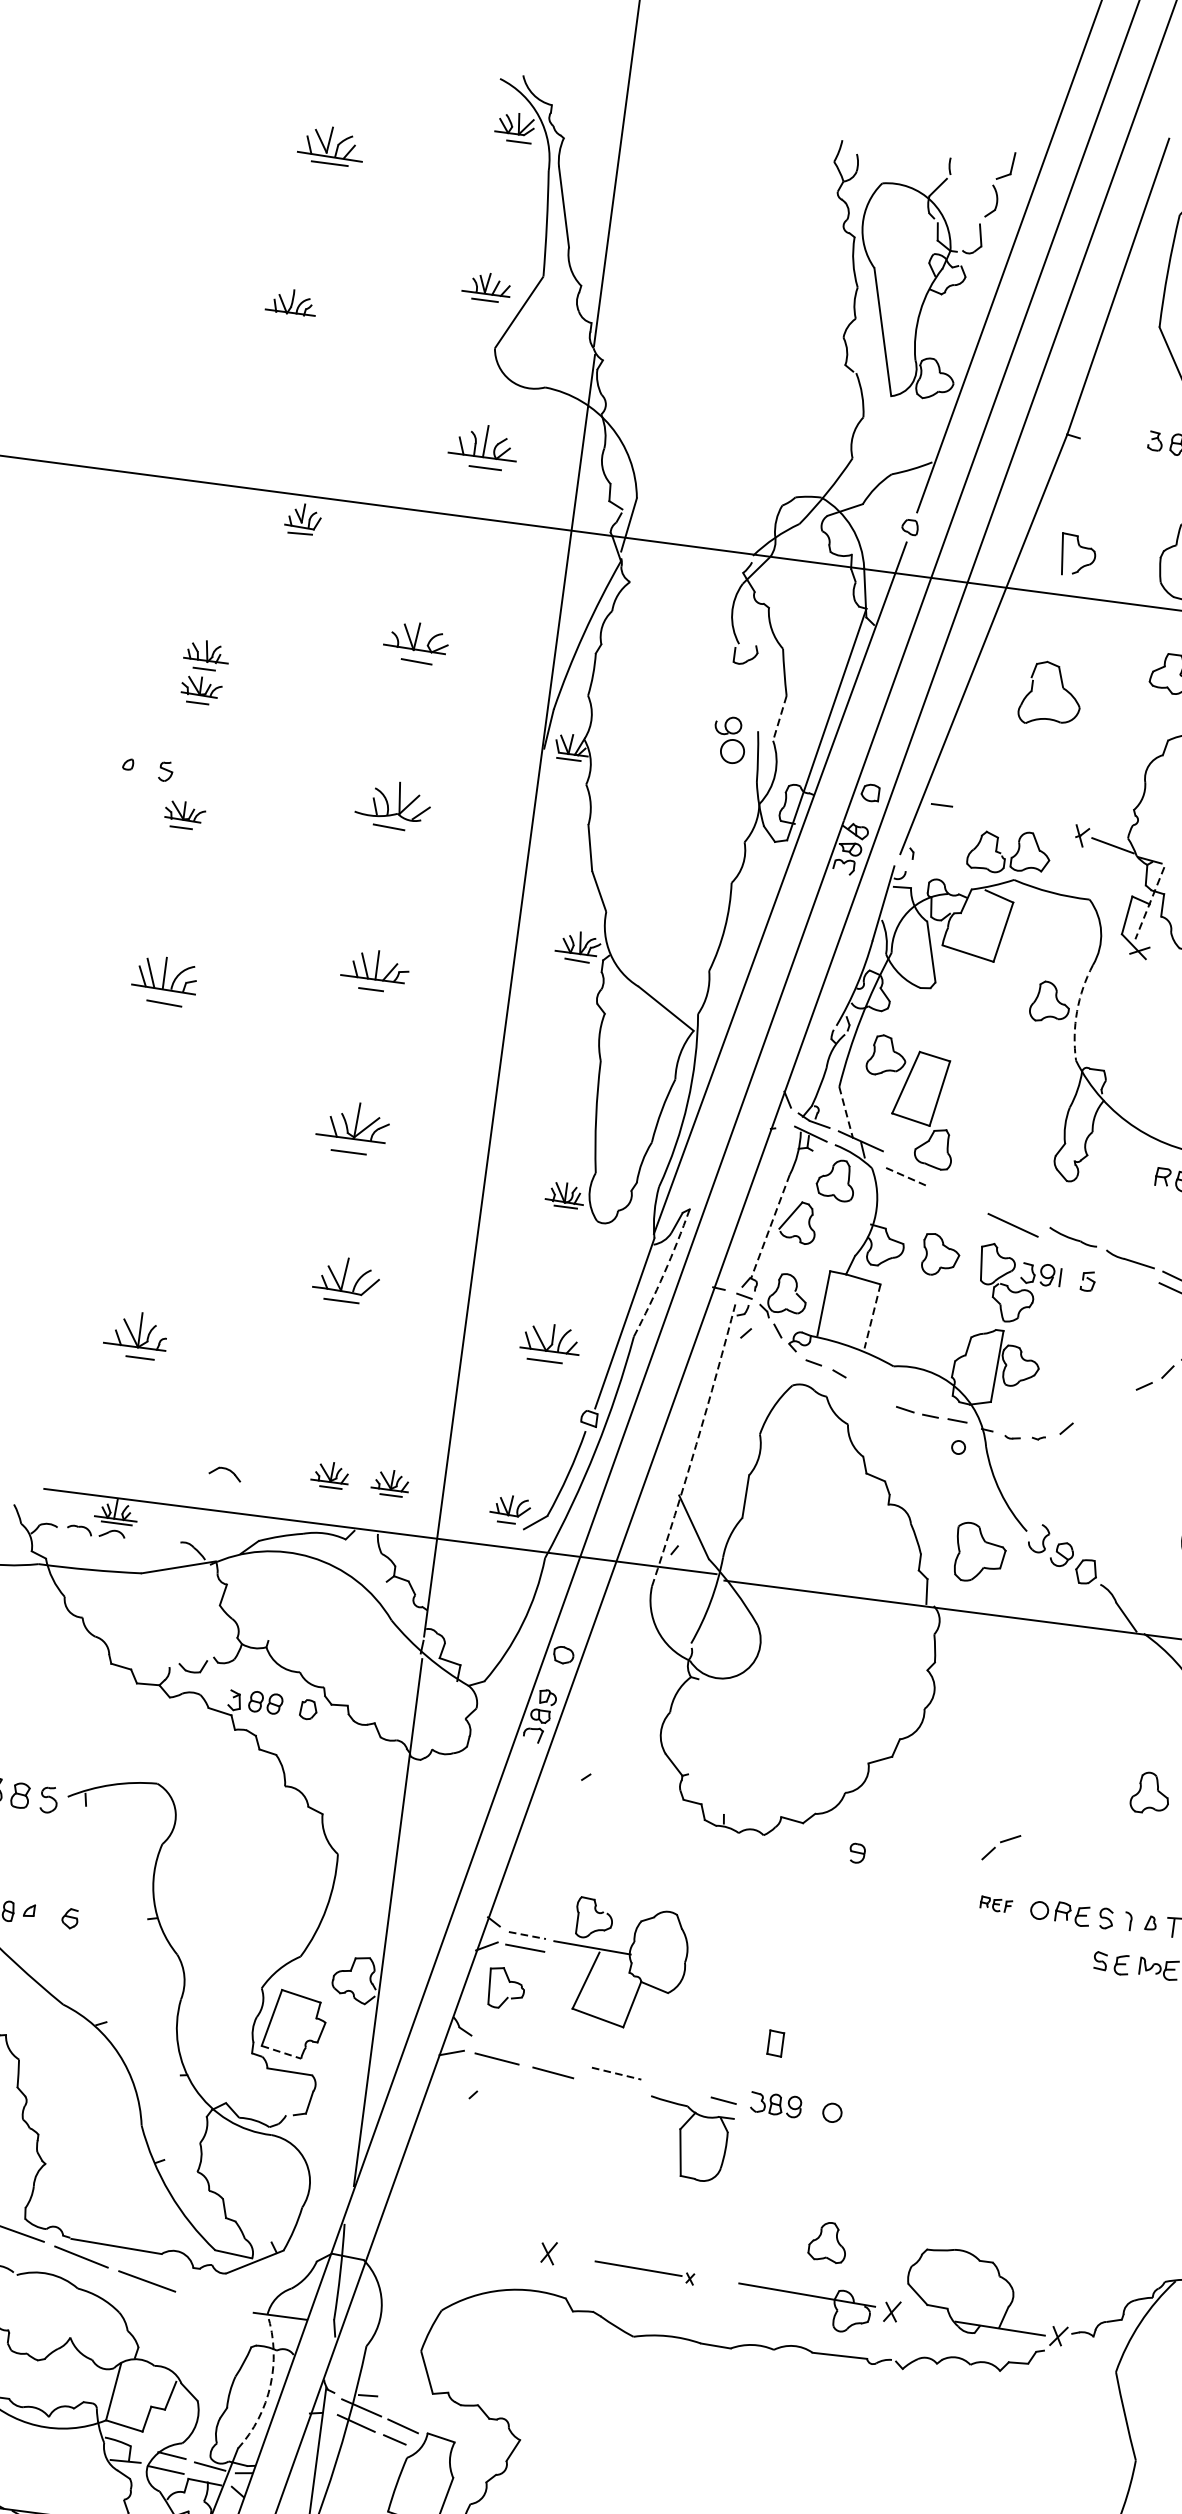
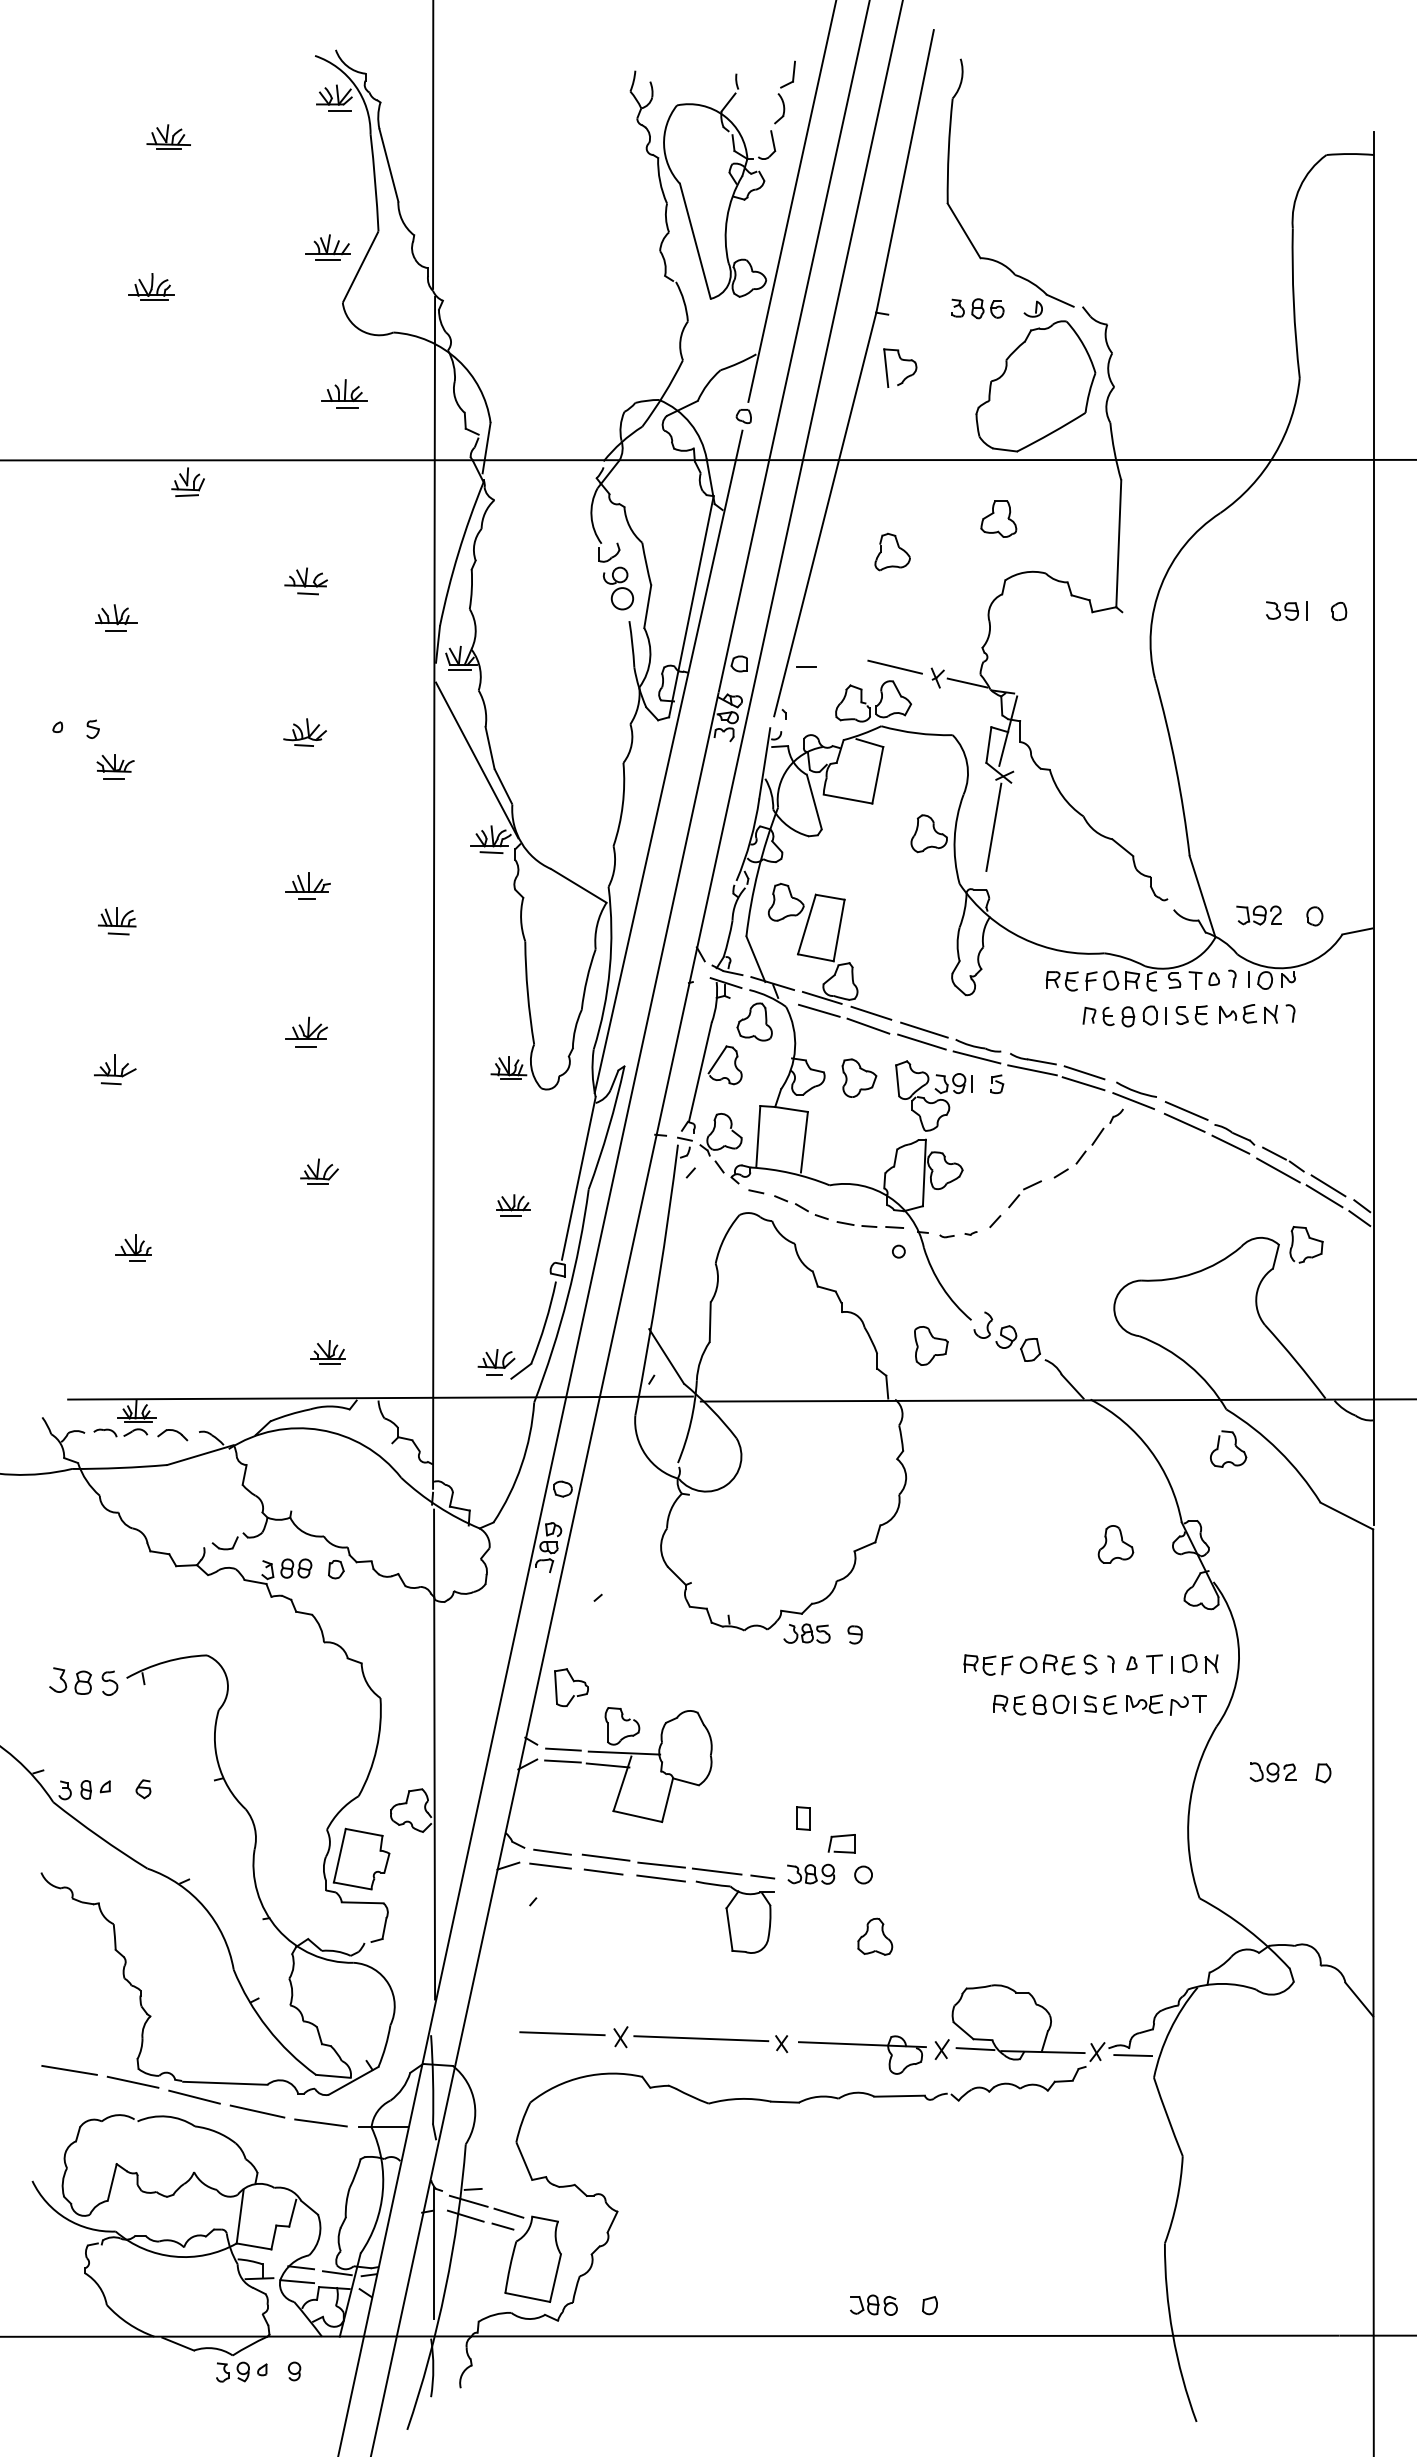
part: (331, 144) -> (168, 136), size x0.71
line: (292, 318) -> (154, 299), added
part: (483, 446) -> (344, 393), size x0.71
part: (1079, 547) -> (901, 360), moved
part: (415, 642) -> (305, 581), size x0.71
part: (201, 690) -> (115, 650), removed
part: (1050, 693) -> (892, 551), size x0.62
line: (779, 718) -> (647, 606), dashed -> solid
part: (729, 739) -> (618, 588), moved
part: (392, 805) -> (304, 732), size x0.62
line: (1036, 817) -> (894, 666), added
line: (575, 859) -> (477, 760), added
line: (1150, 903) -> (1008, 731), dashed -> solid
part: (374, 969) -> (307, 885), size x0.71
part: (165, 981) -> (117, 921), size x0.62
line: (1120, 1004) -> (993, 827), added
arc: (1076, 1011) -> (954, 838), dashed -> solid
line: (845, 1112) -> (755, 959), dashed -> solid
part: (352, 1126) -> (306, 1031), size x0.62
part: (141, 1140) -> (115, 1069), added
line: (911, 1163) -> (821, 997), added
line: (907, 1176) -> (819, 1010), dashed -> solid
line: (963, 1186) -> (871, 1012), added
line: (957, 1199) -> (868, 1025), added
line: (1017, 1212) -> (924, 1029), added
line: (770, 1226) -> (700, 1072), dashed -> solid
line: (1069, 1249) -> (976, 1057), added
line: (1127, 1271) -> (1032, 1070), added
arc: (663, 1273) -> (608, 1128), dashed -> solid
part: (346, 1279) -> (319, 1171), size x0.62
line: (872, 1316) -> (804, 1142), dashed -> solid
part: (136, 1334) -> (133, 1247), size x0.62
part: (550, 1343) -> (513, 1205), size x0.62
part: (870, 1391) -> (811, 1211), added
arc: (696, 1444) -> (658, 1280), dashed -> solid
part: (224, 1474) -> (172, 1435), moved
part: (390, 1482) -> (383, 1352), removed
part: (980, 1553) -> (931, 1345), size x0.71
part: (805, 1845) -> (806, 1633), added
part: (1000, 1847) -> (1024, 1194), moved
part: (996, 1904) -> (988, 1664), size x1.67
line: (527, 1935) -> (563, 1749), dashed -> solid
part: (1040, 1953) -> (1034, 1704), added
line: (572, 1958) -> (607, 1765), added
part: (506, 1988) -> (571, 1687), moved
line: (501, 2043) -> (552, 1851), added
line: (282, 2052) -> (353, 1886), dashed -> solid
line: (557, 2057) -> (605, 1857), added
part: (811, 2069) -> (839, 1837), added
line: (617, 2074) -> (662, 1865), dashed -> solid
line: (613, 2087) -> (660, 1878), added
line: (674, 2088) -> (716, 1871), added
line: (486, 2240) -> (562, 2033), added
part: (828, 2241) -> (875, 1936), moved
part: (643, 2272) -> (710, 2043), size x1.67
line: (213, 2302) -> (320, 2122), added
line: (928, 2316) -> (975, 2049), added
line: (1097, 2345) -> (1133, 2055), added
arc: (270, 2385) -> (382, 2191), dashed -> solid

